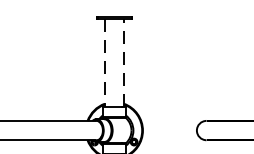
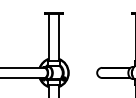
line: (123, 61) -> (58, 36), dashed -> solid
line: (104, 63) -> (48, 37), dashed -> solid

